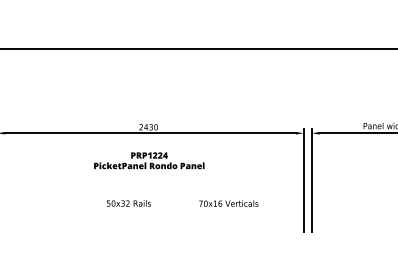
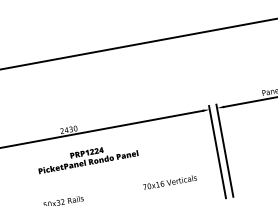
text: (149, 160) -> (87, 157), moved
text: (228, 203) -> (169, 182), moved

